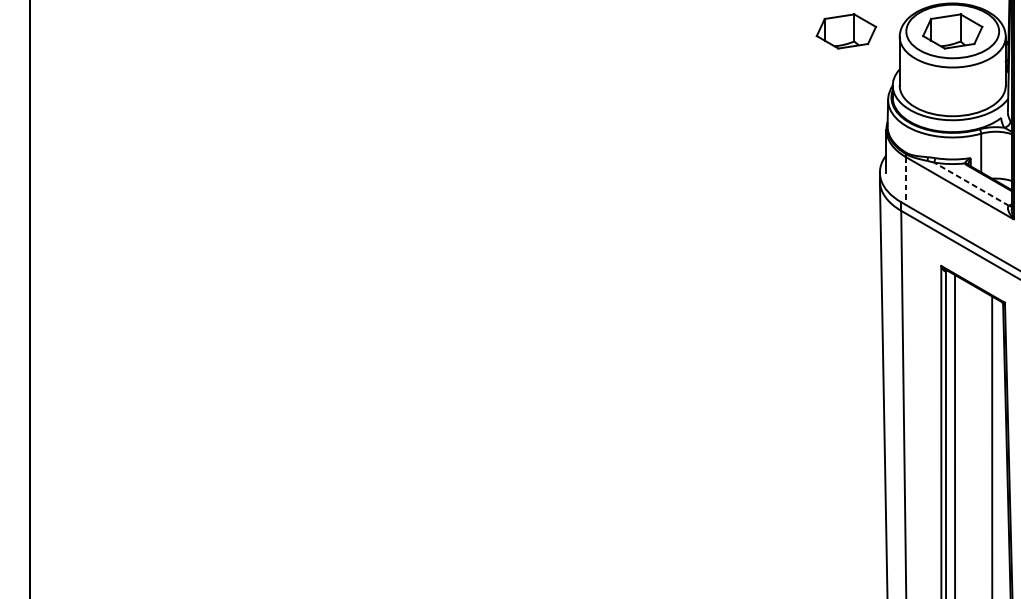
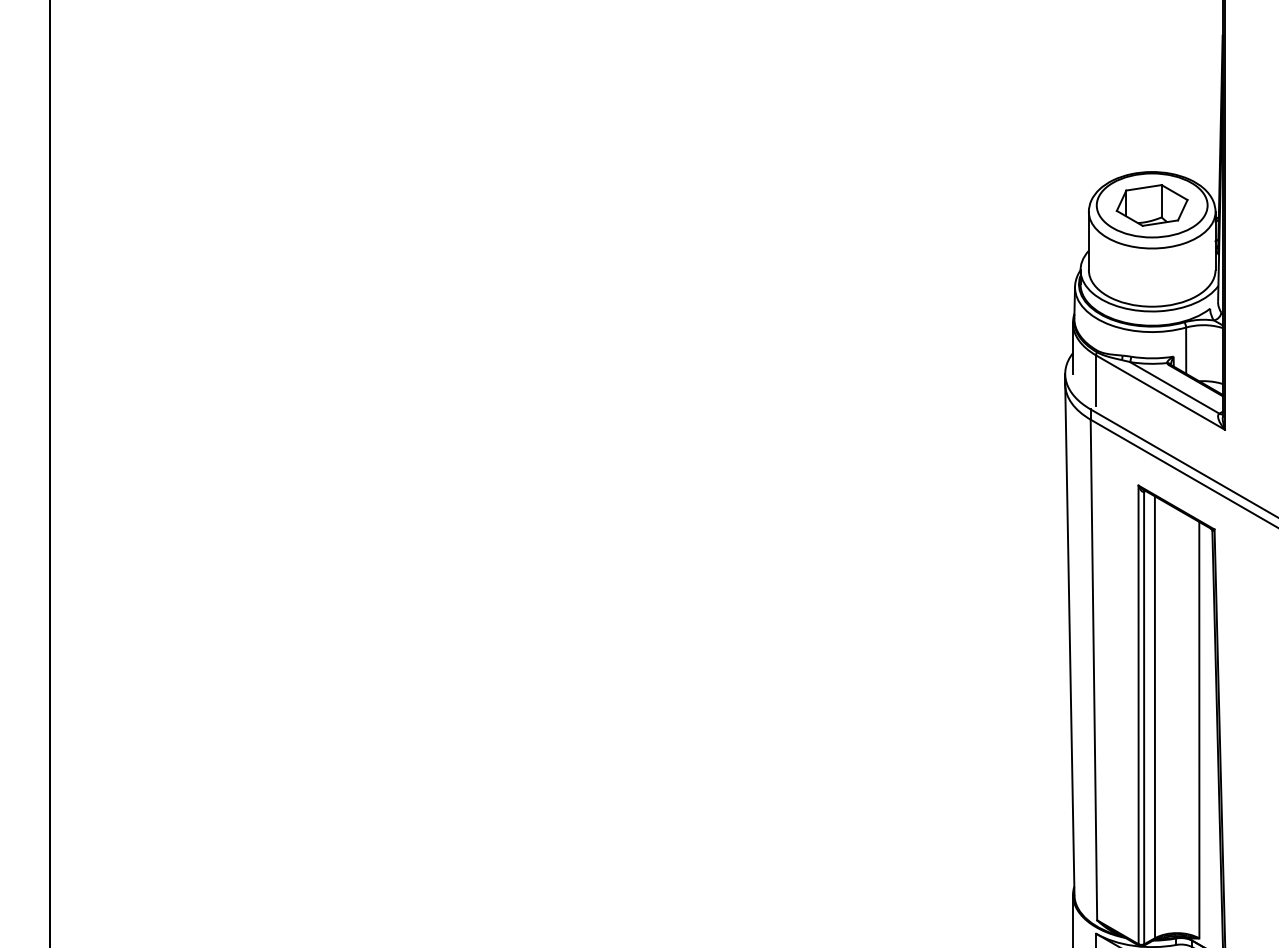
part: (845, 31) -> (1024, 205), removed
line: (906, 178) -> (1096, 380), dashed -> solid
line: (971, 183) -> (1174, 387), dashed -> solid

